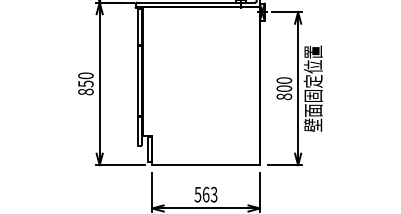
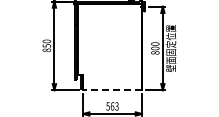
line: (205, 165) -> (112, 90), solid -> dashed

